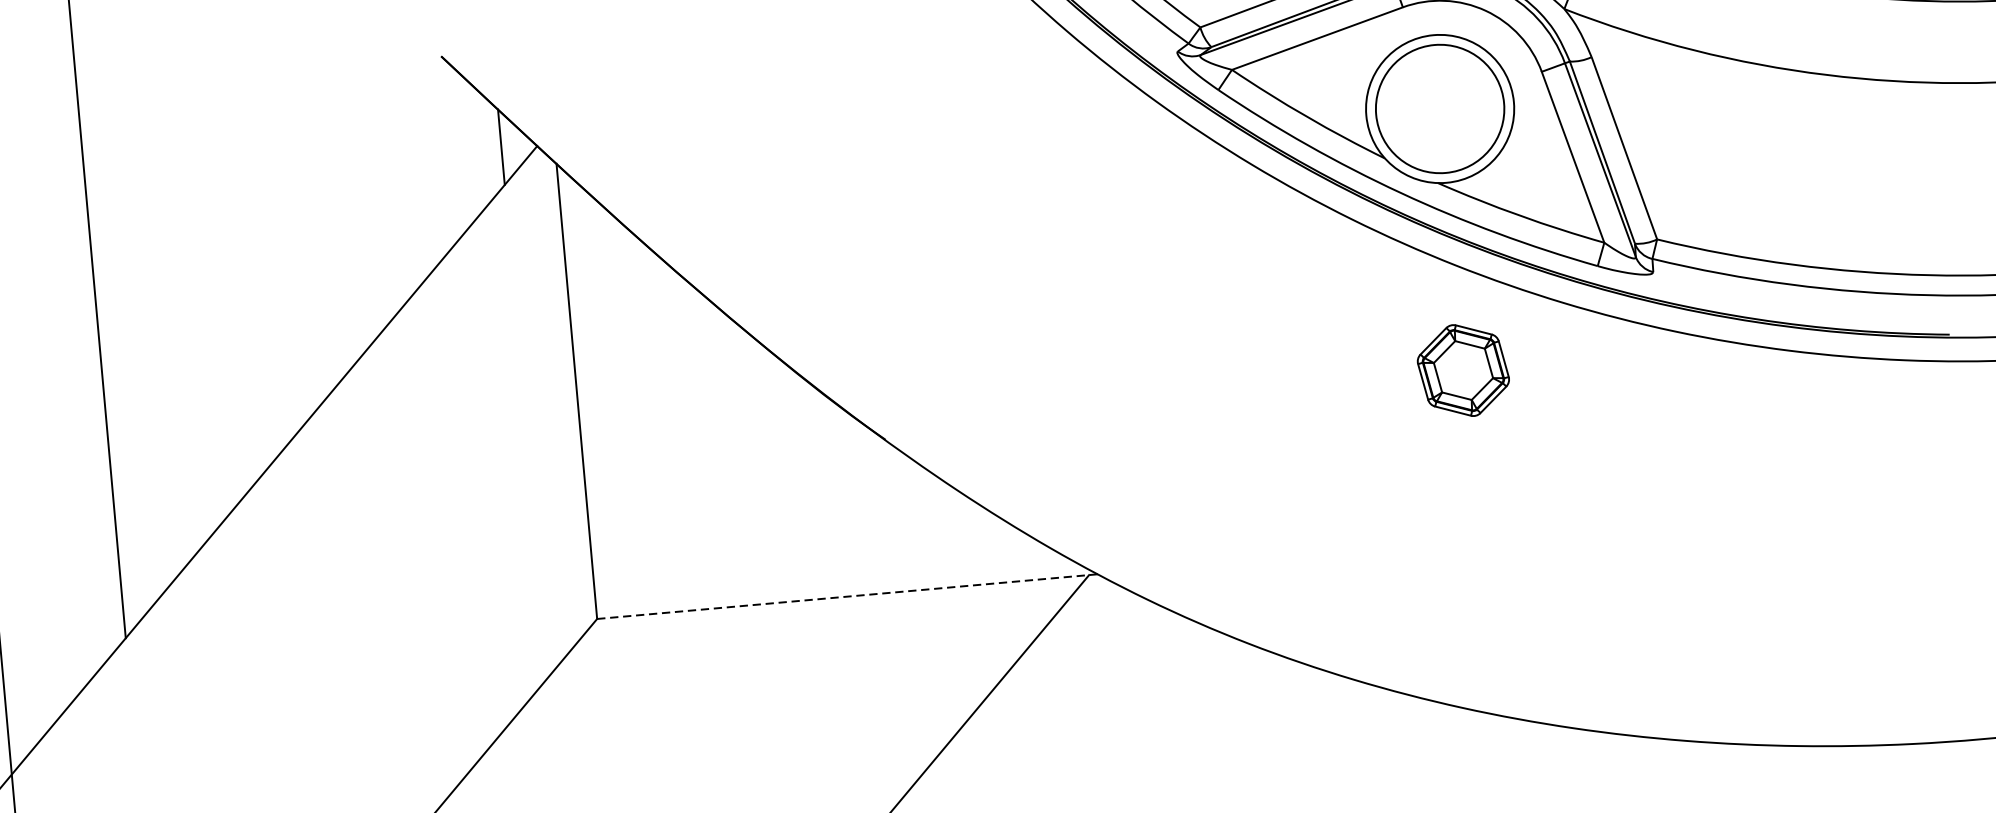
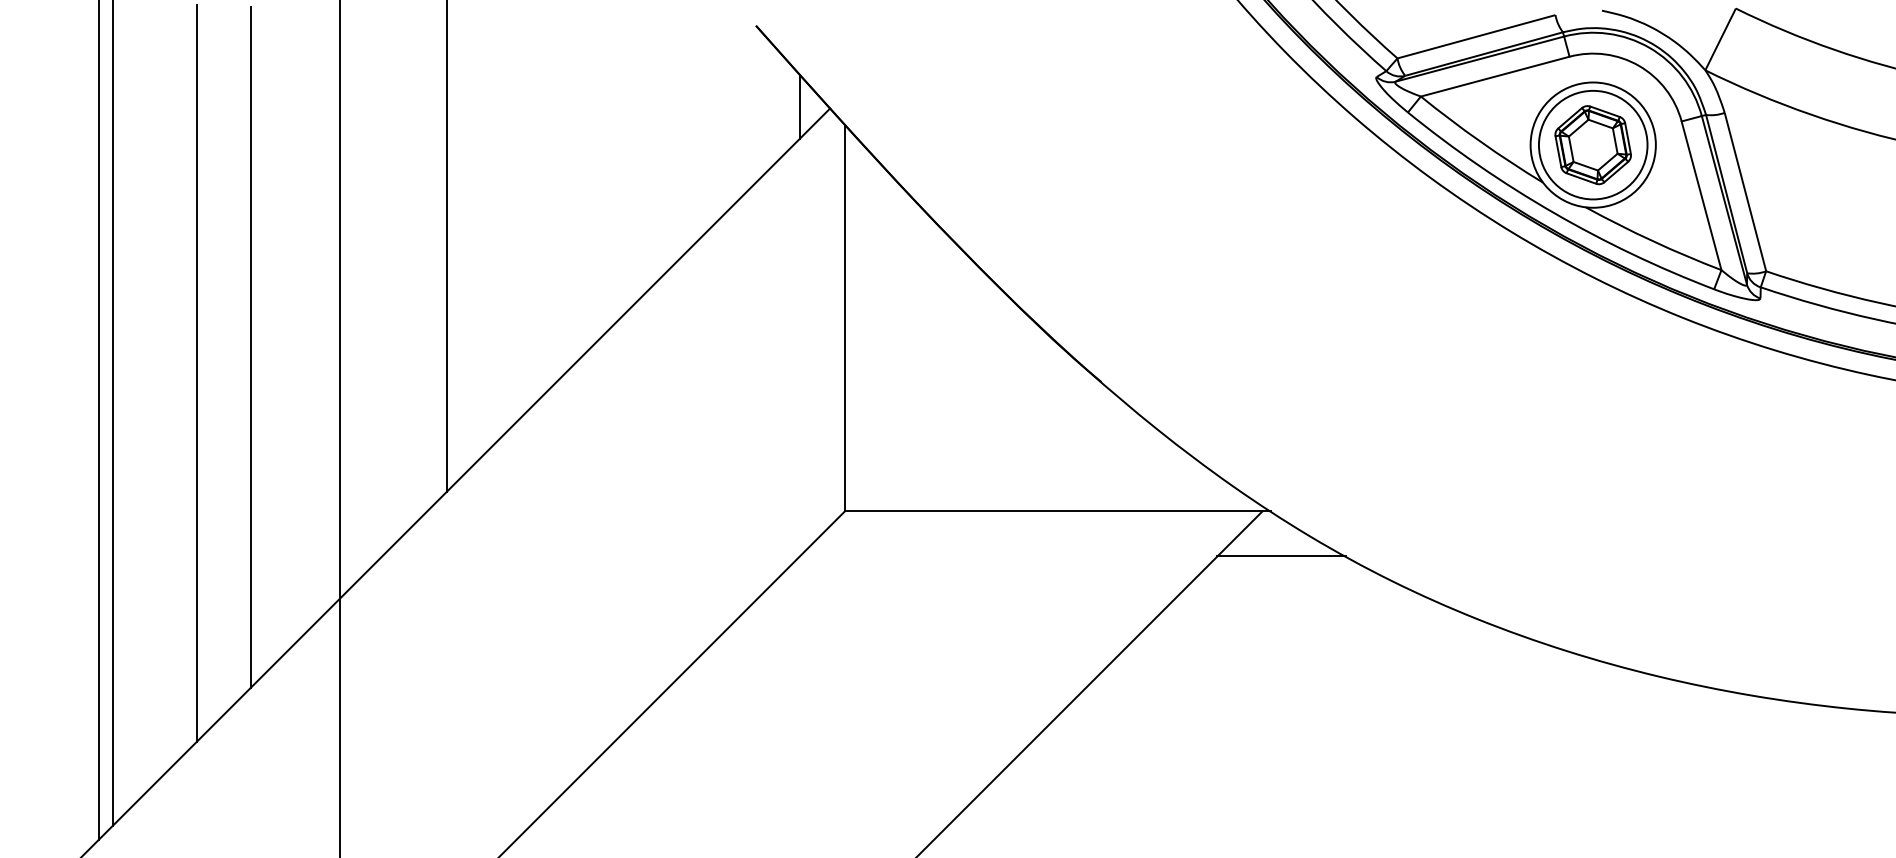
part: (1462, 371) -> (1592, 145), moved
line: (848, 596) -> (1058, 511), dashed -> solid
line: (1116, 626) -> (1281, 556), added

